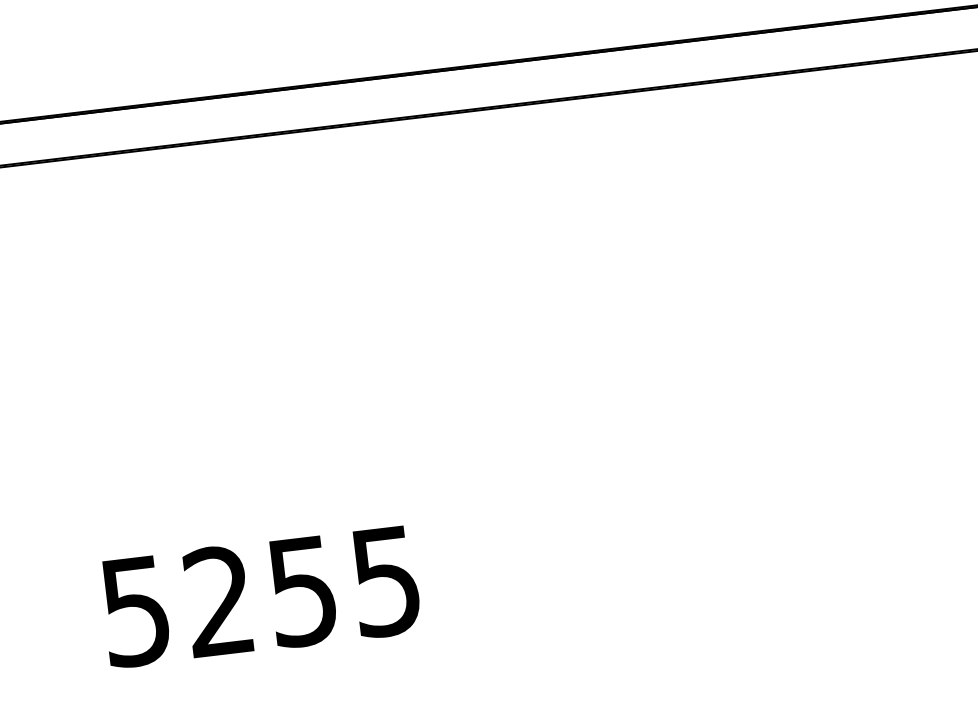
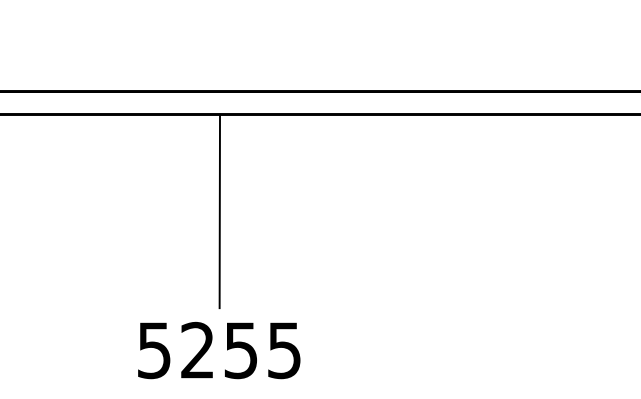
line: (296, 320) -> (219, 211), added
text: (261, 596) -> (219, 350), moved

